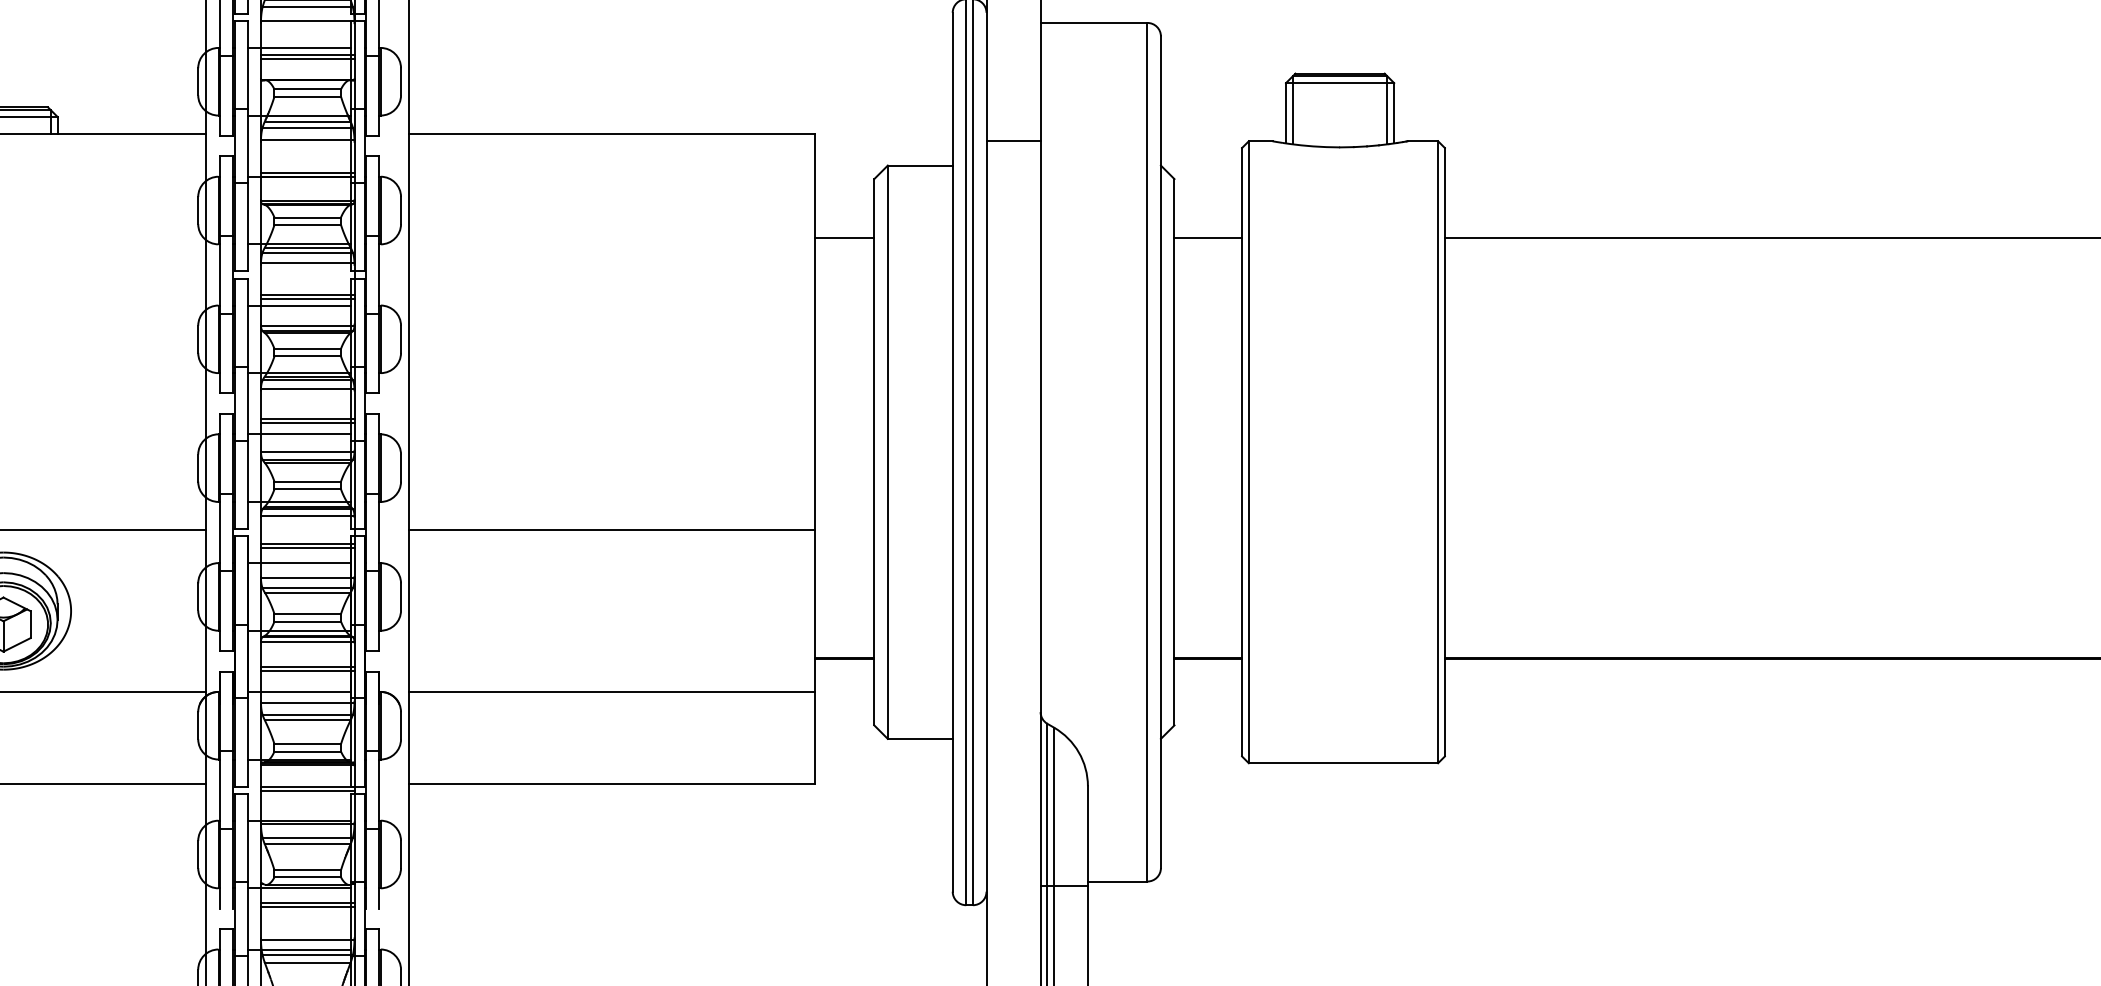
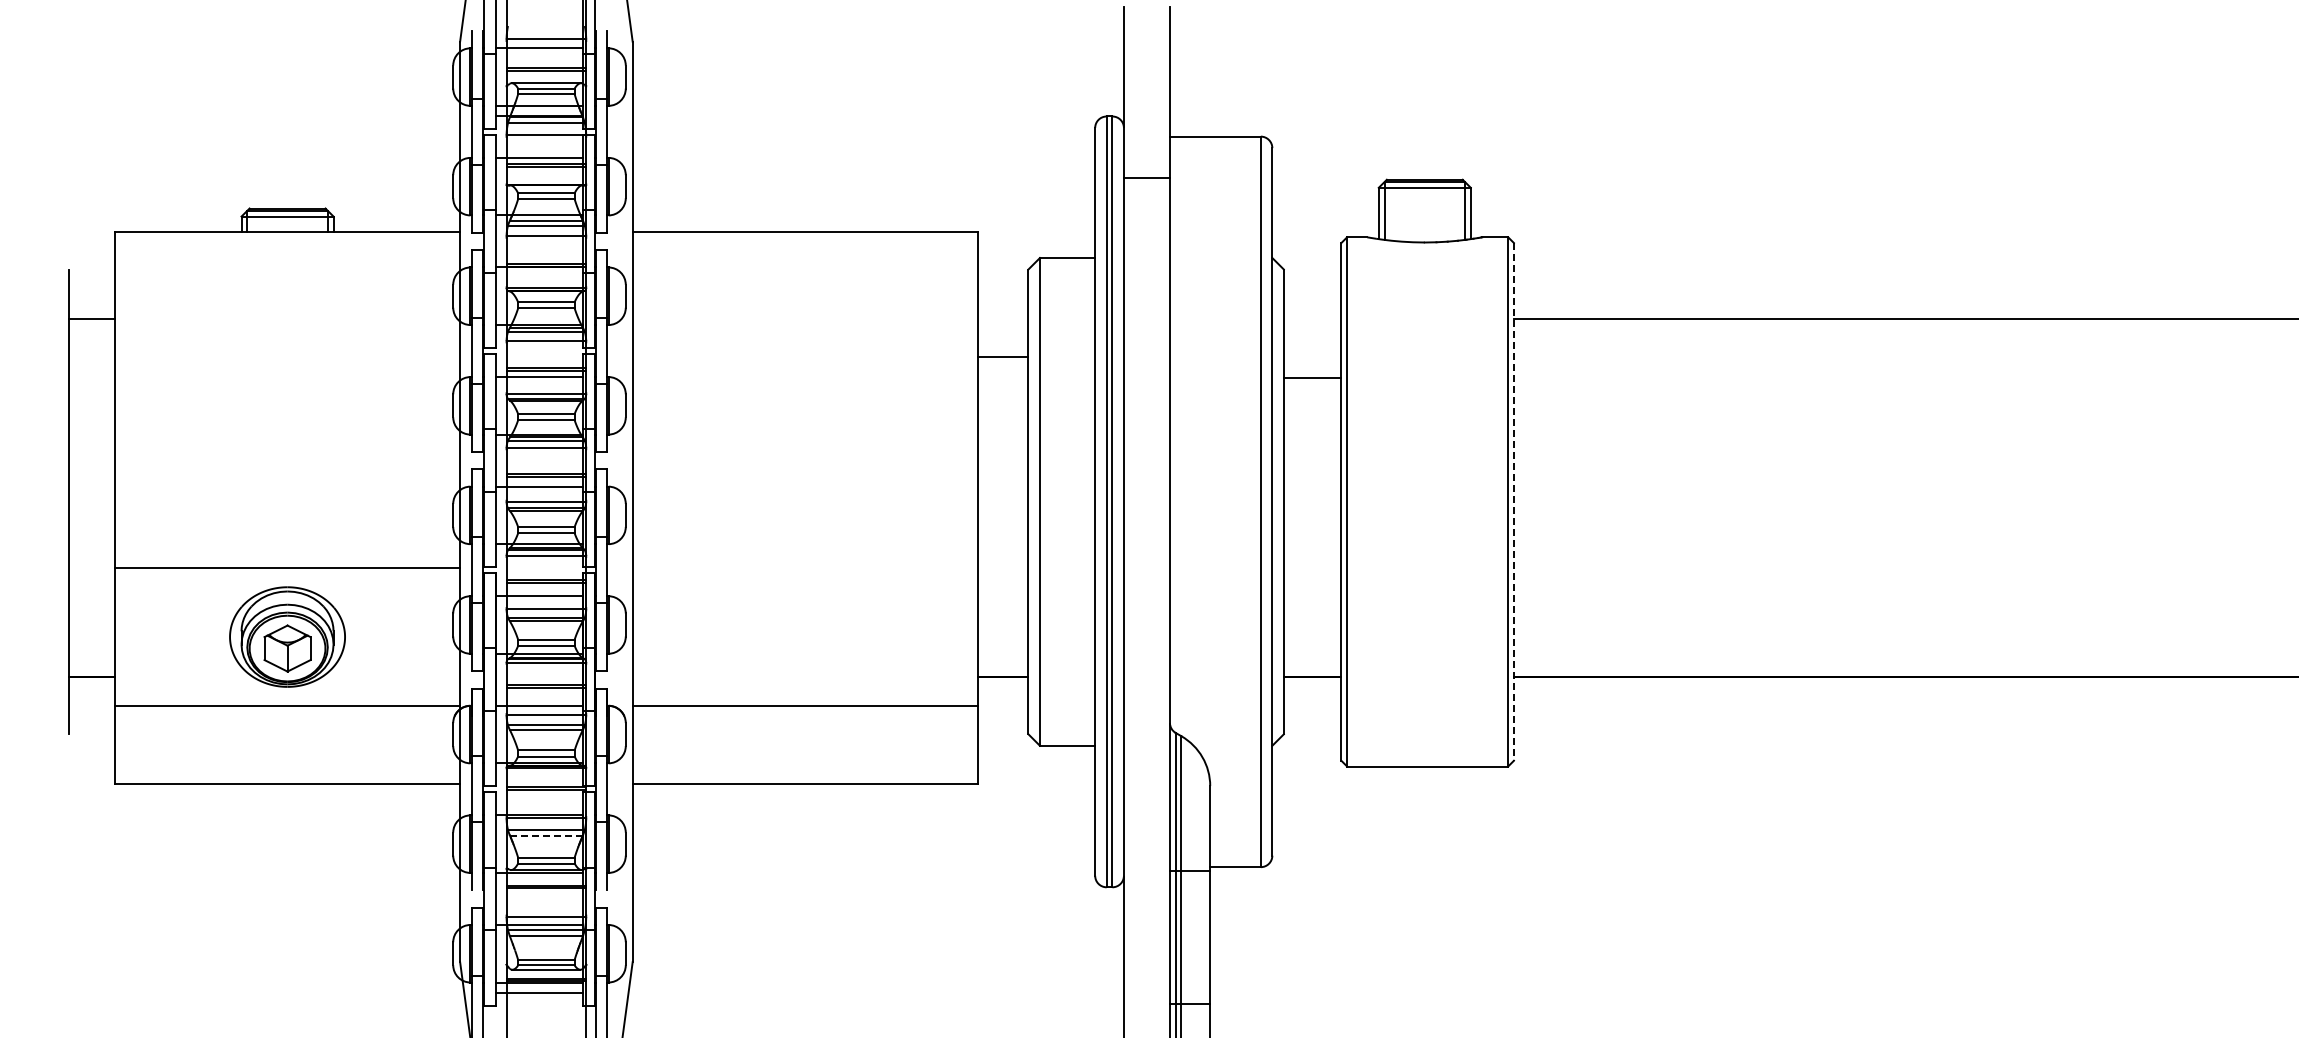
line: (1013, 141) -> (1146, 178), moved
line: (843, 237) -> (1002, 357), moved
line: (1208, 237) -> (1312, 378), moved
line: (1444, 451) -> (1513, 501), solid -> dashed
line: (611, 530) -> (804, 568), removed
line: (306, 844) -> (545, 835), solid -> dashed

